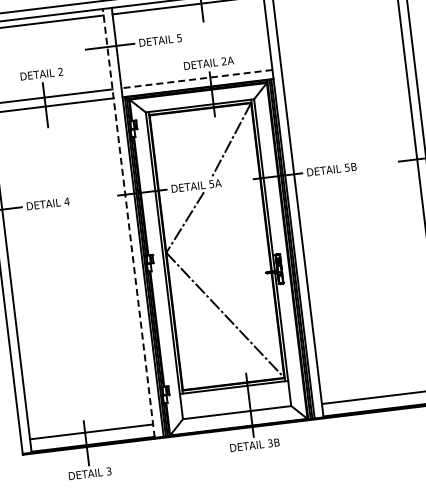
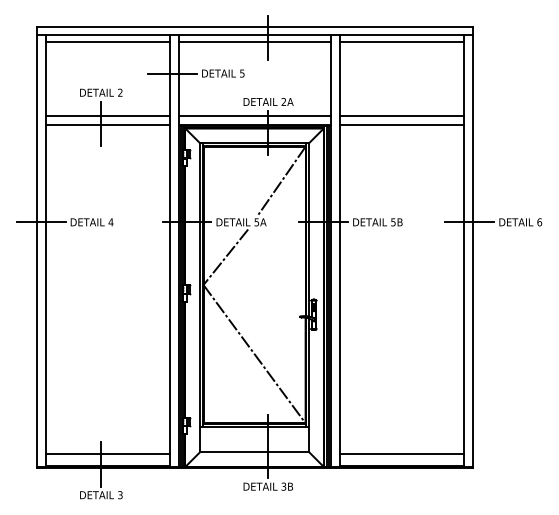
line: (342, 61) -> (401, 116), added
line: (343, 70) -> (401, 125), added
line: (196, 79) -> (254, 116), dashed -> solid
line: (128, 223) -> (169, 251), dashed -> solid

